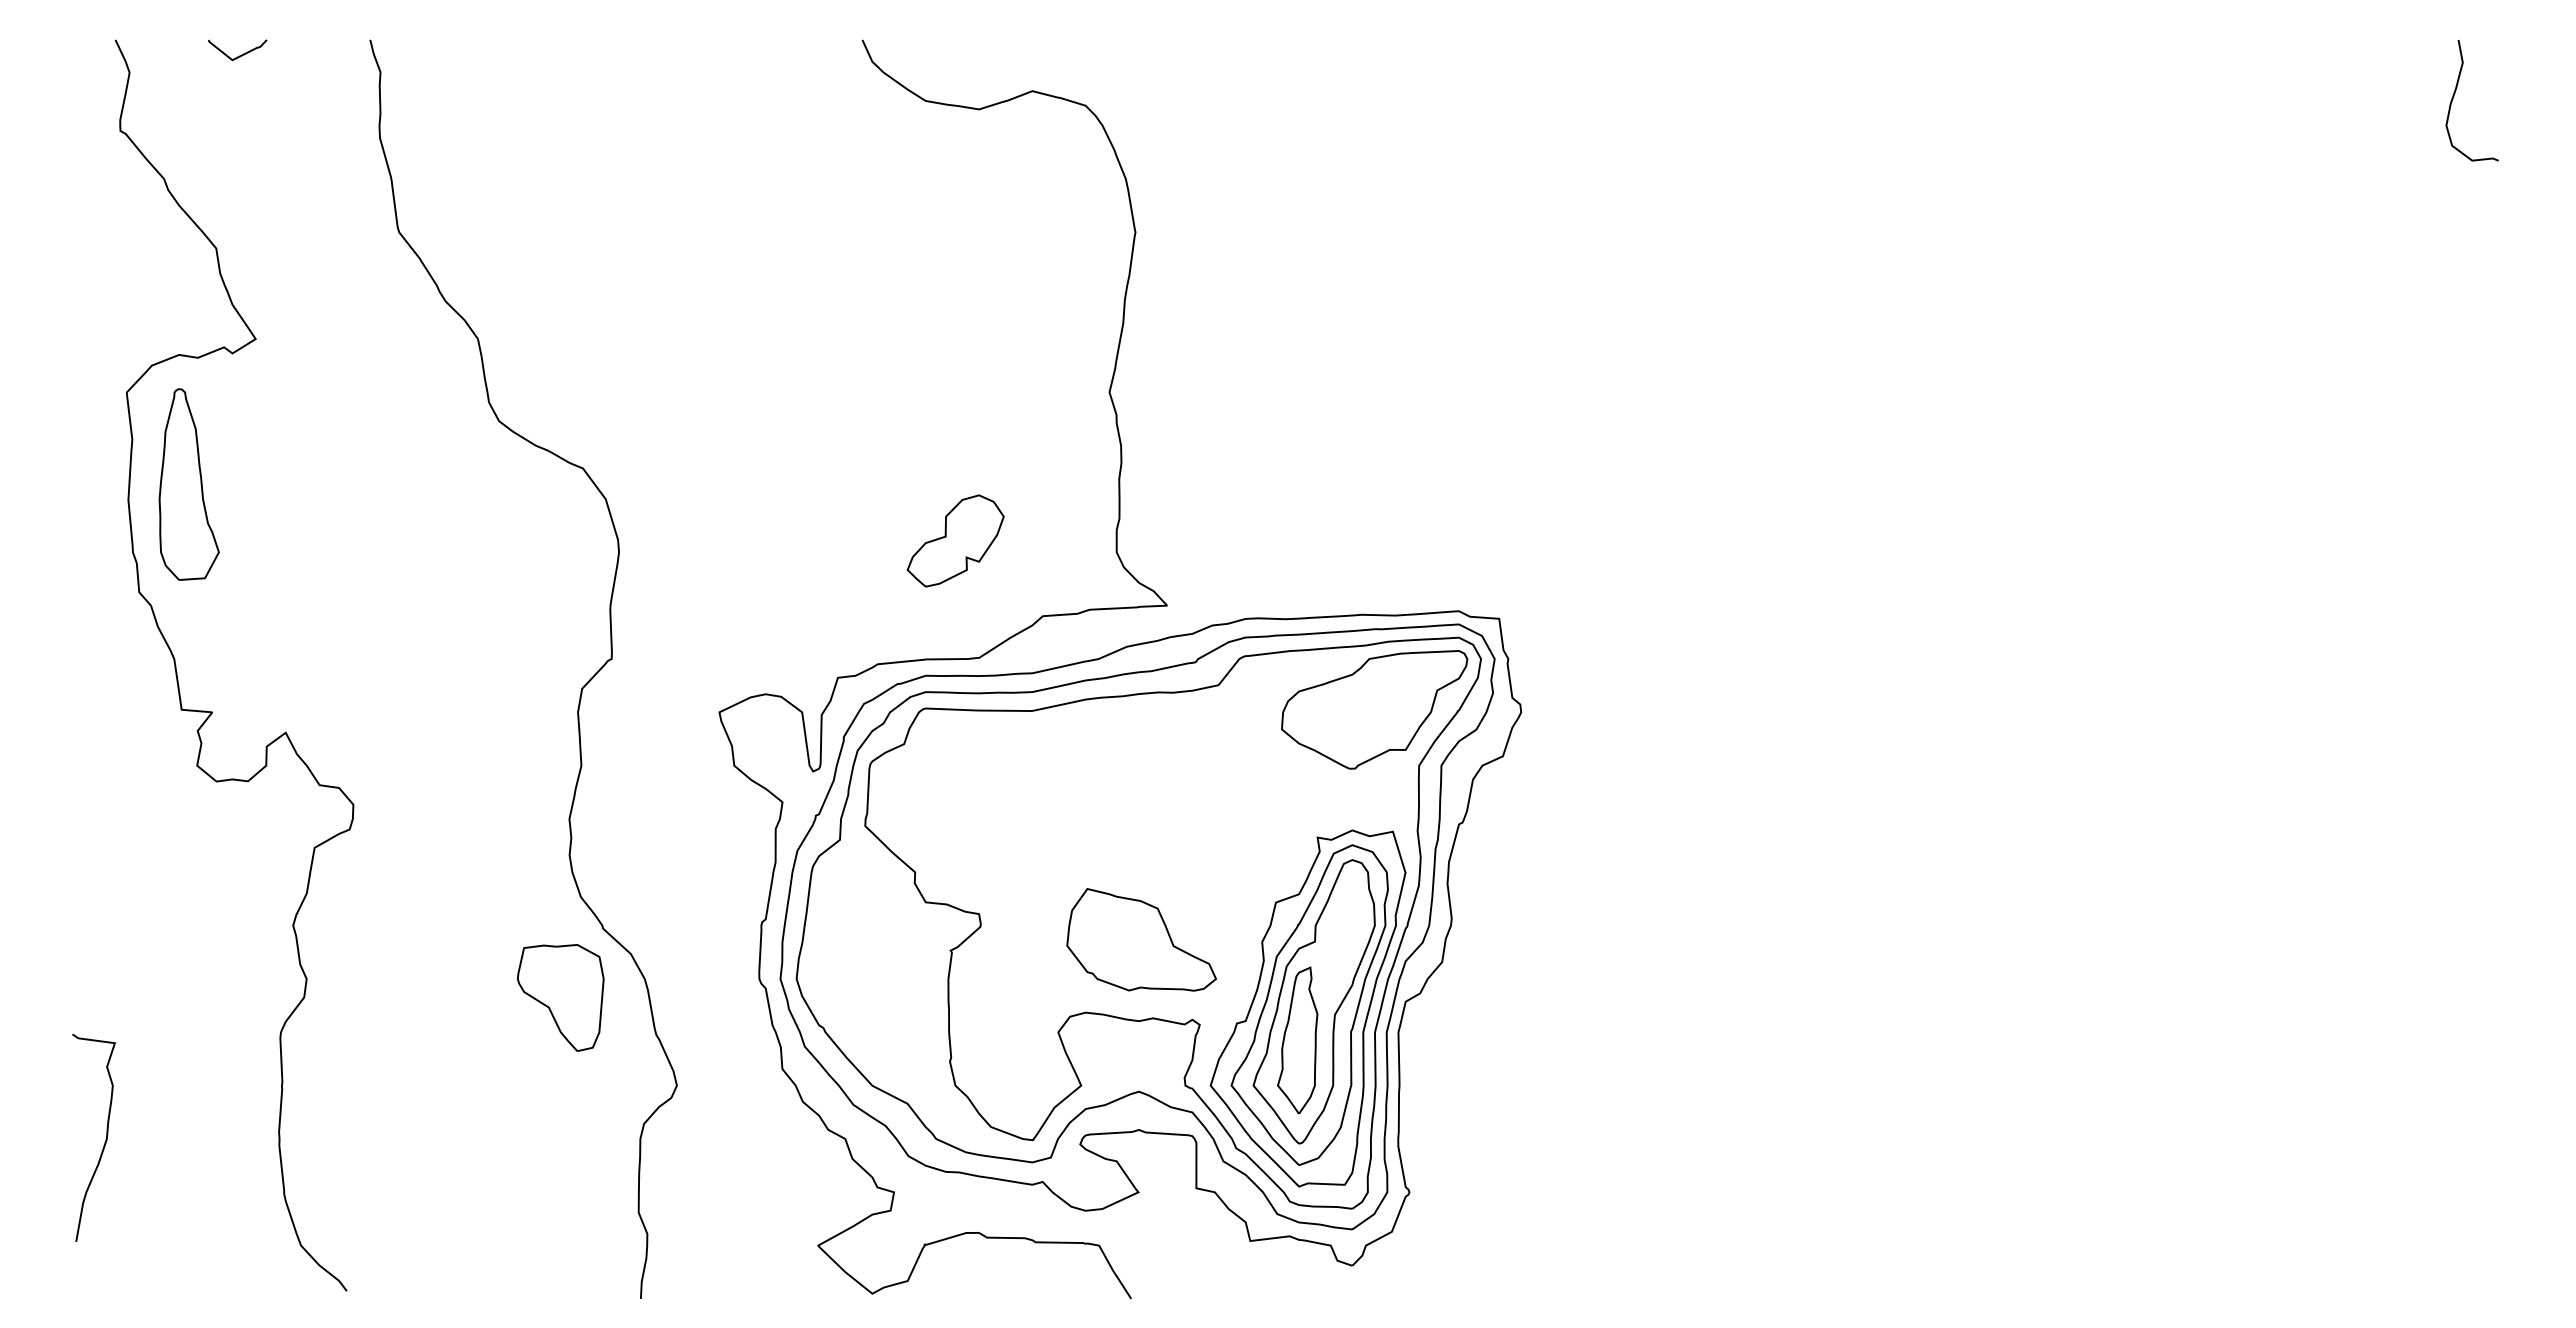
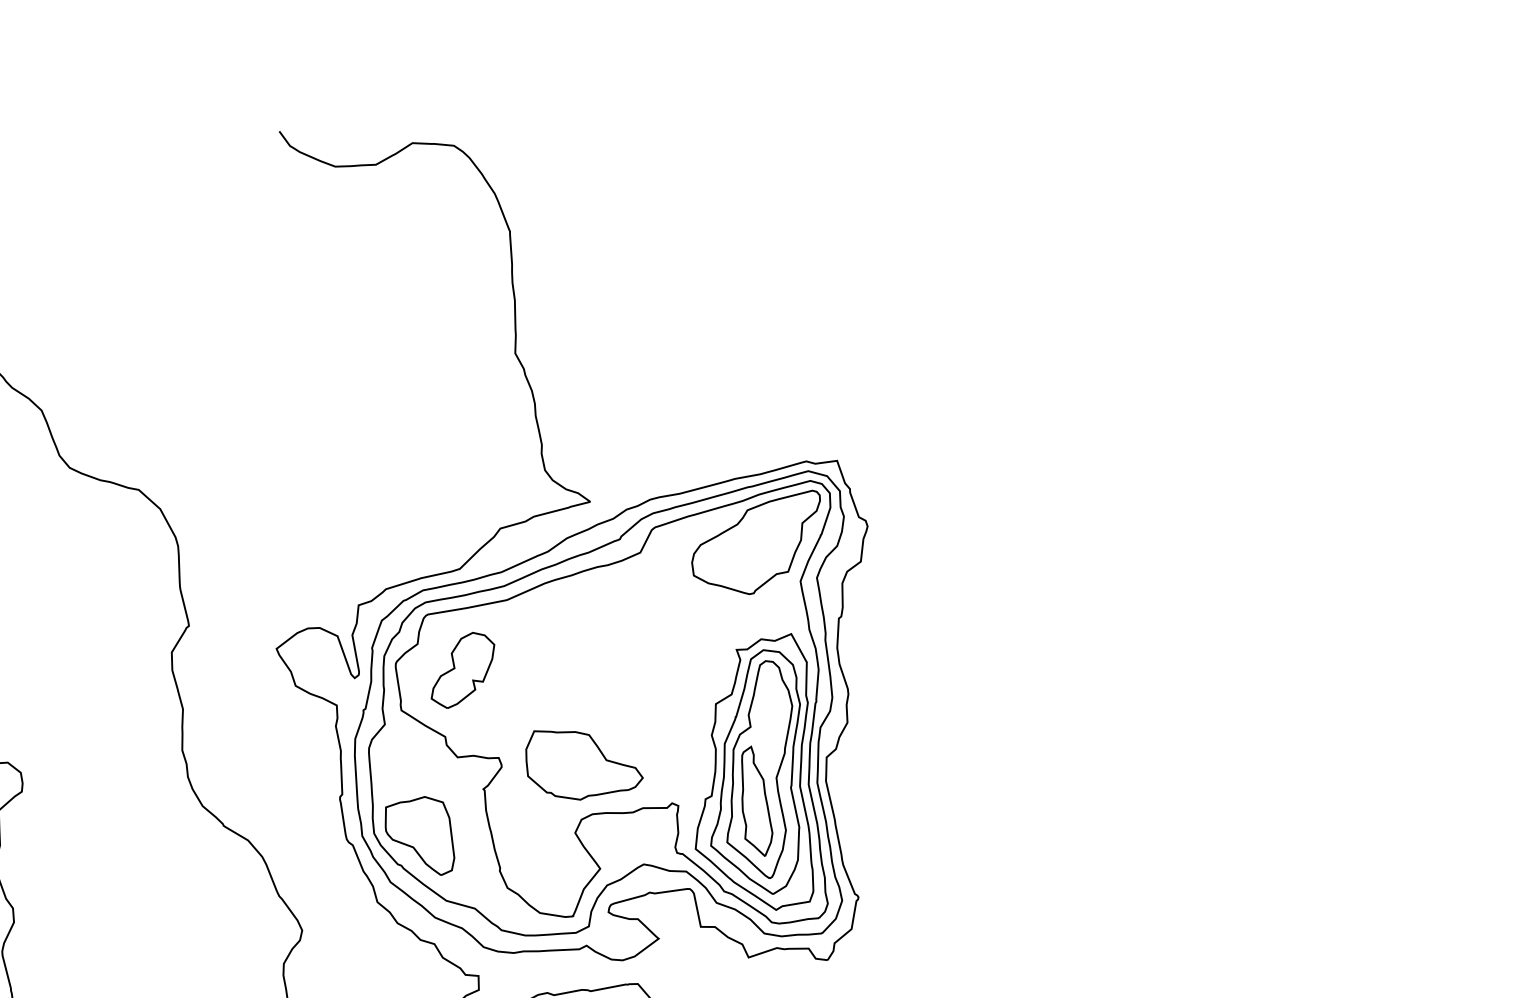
part: (955, 540) -> (462, 669), moved
part: (1141, 939) -> (581, 760), moved
part: (560, 997) -> (420, 838), moved

